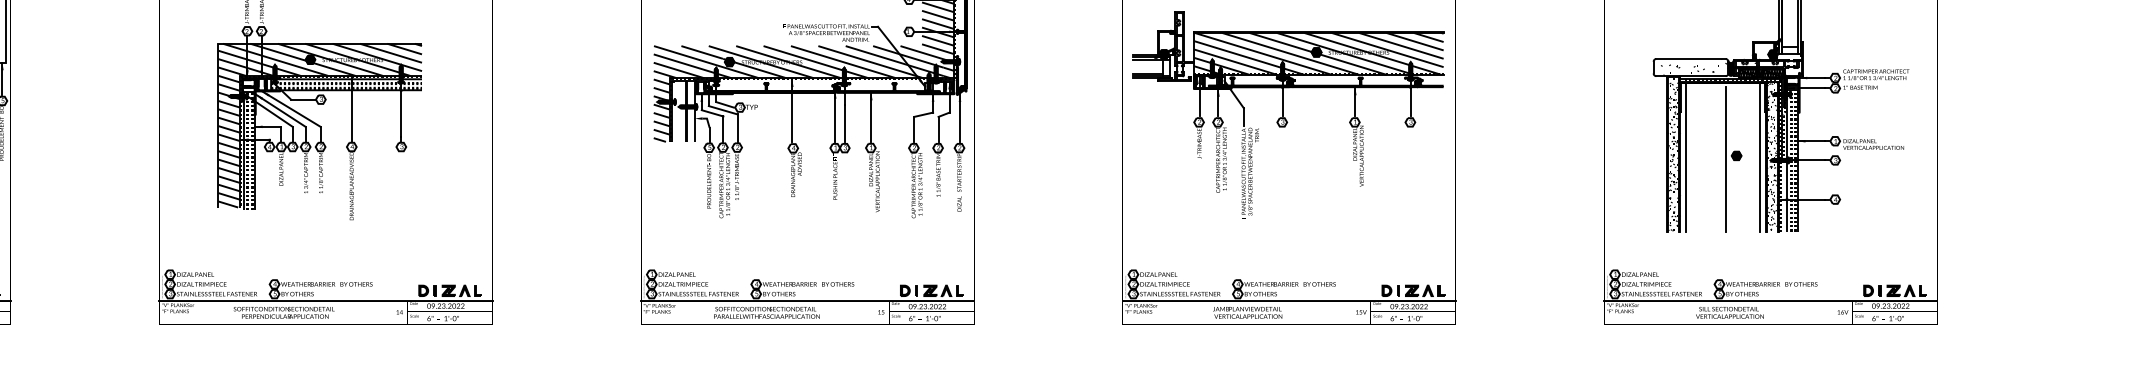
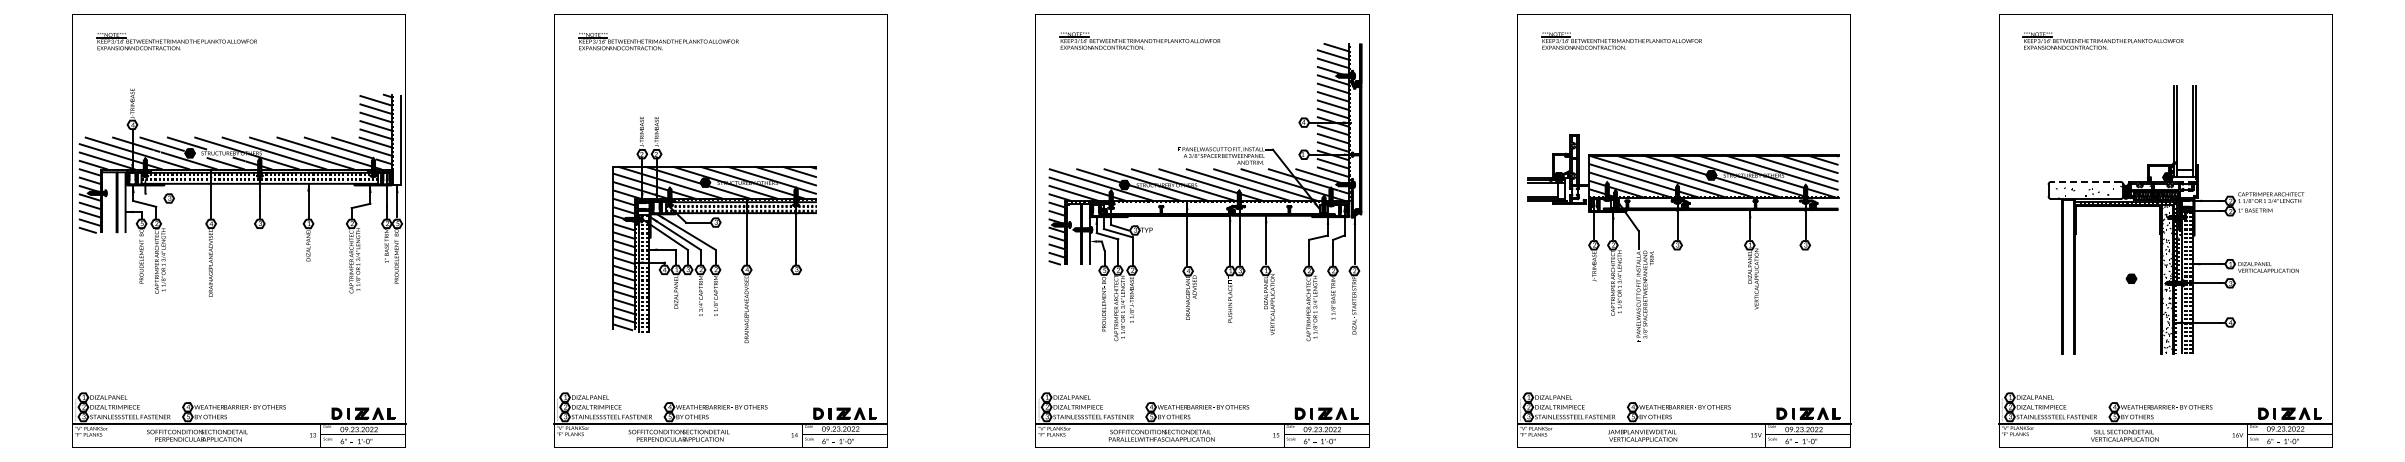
line: (1690, 58) -> (2085, 181), solid -> dashed
hatch: (1673, 154) -> (2068, 277), removed
line: (1685, 157) -> (2080, 280), removed
line: (1760, 157) -> (2155, 280), removed
line: (1725, 158) -> (2120, 281), removed

